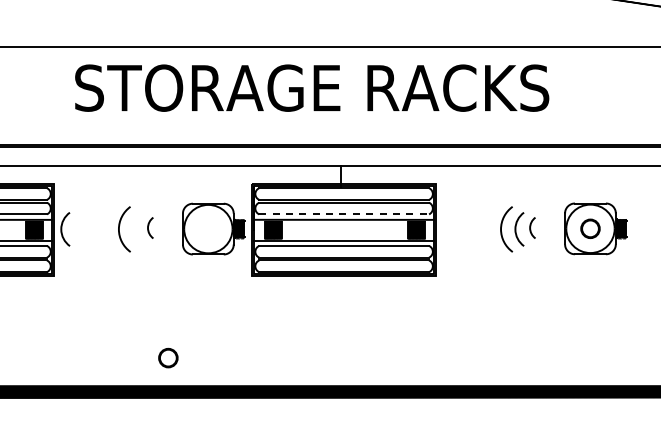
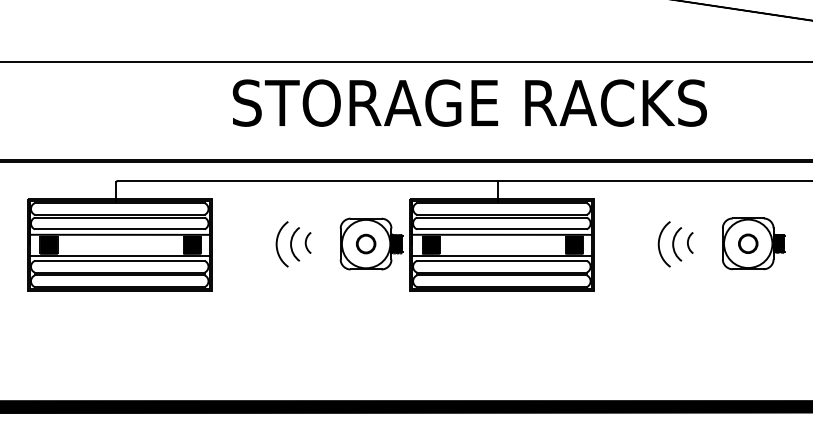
line: (343, 214) -> (501, 229), dashed -> solid
arc: (61, 229) -> (291, 244), moved
part: (168, 357) -> (366, 243), moved

